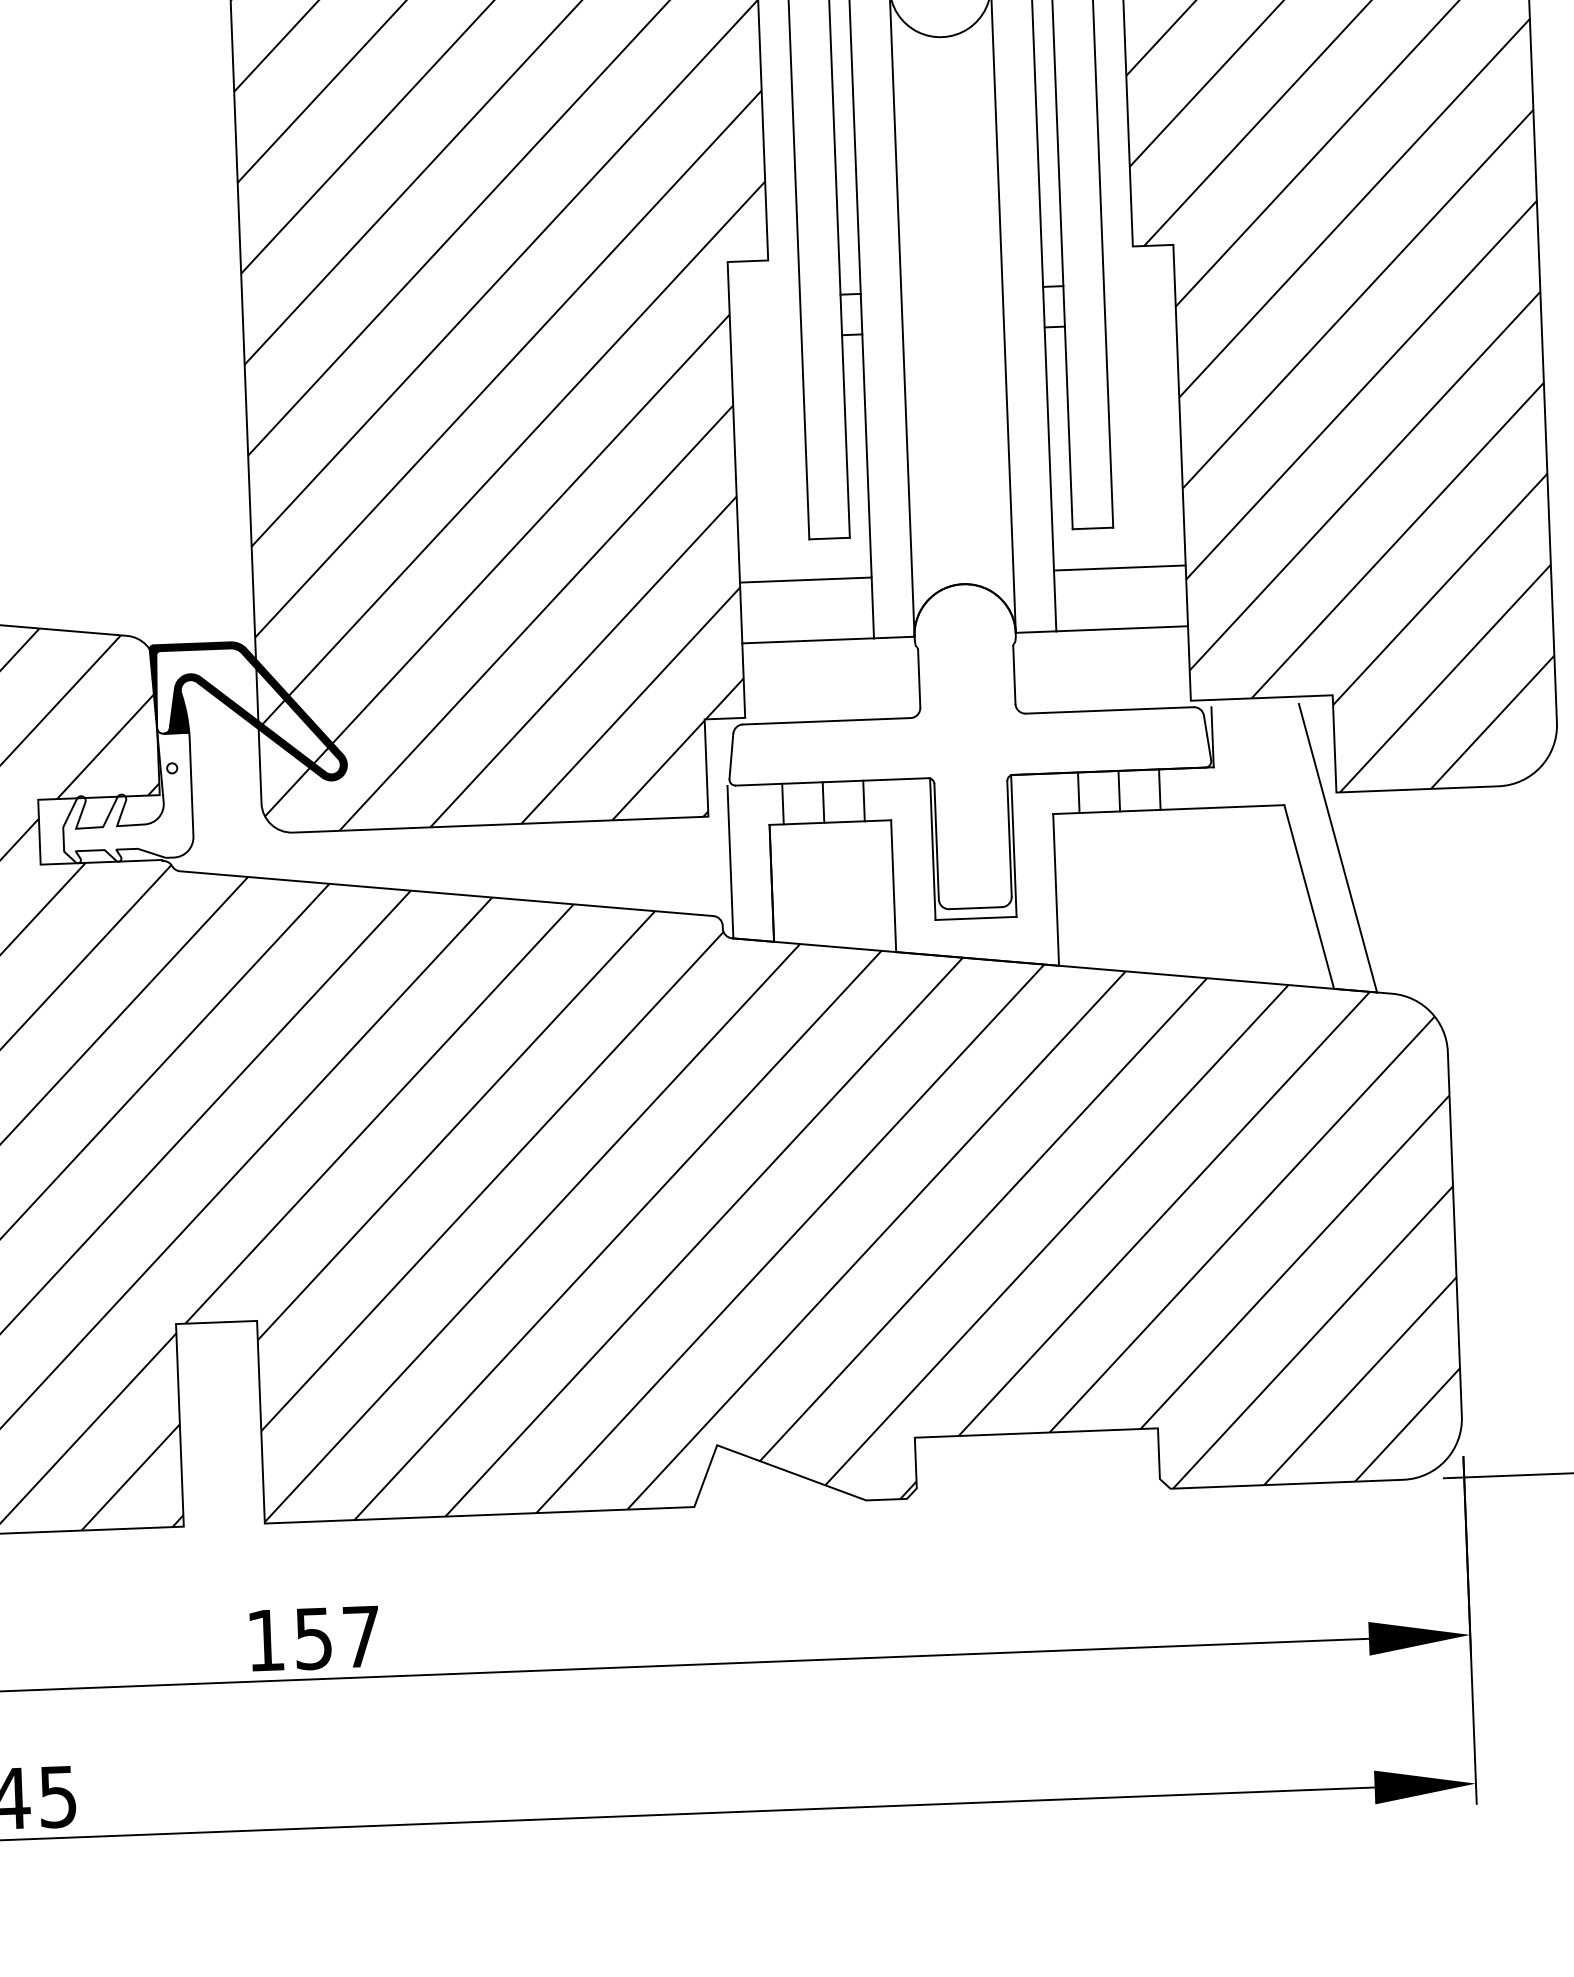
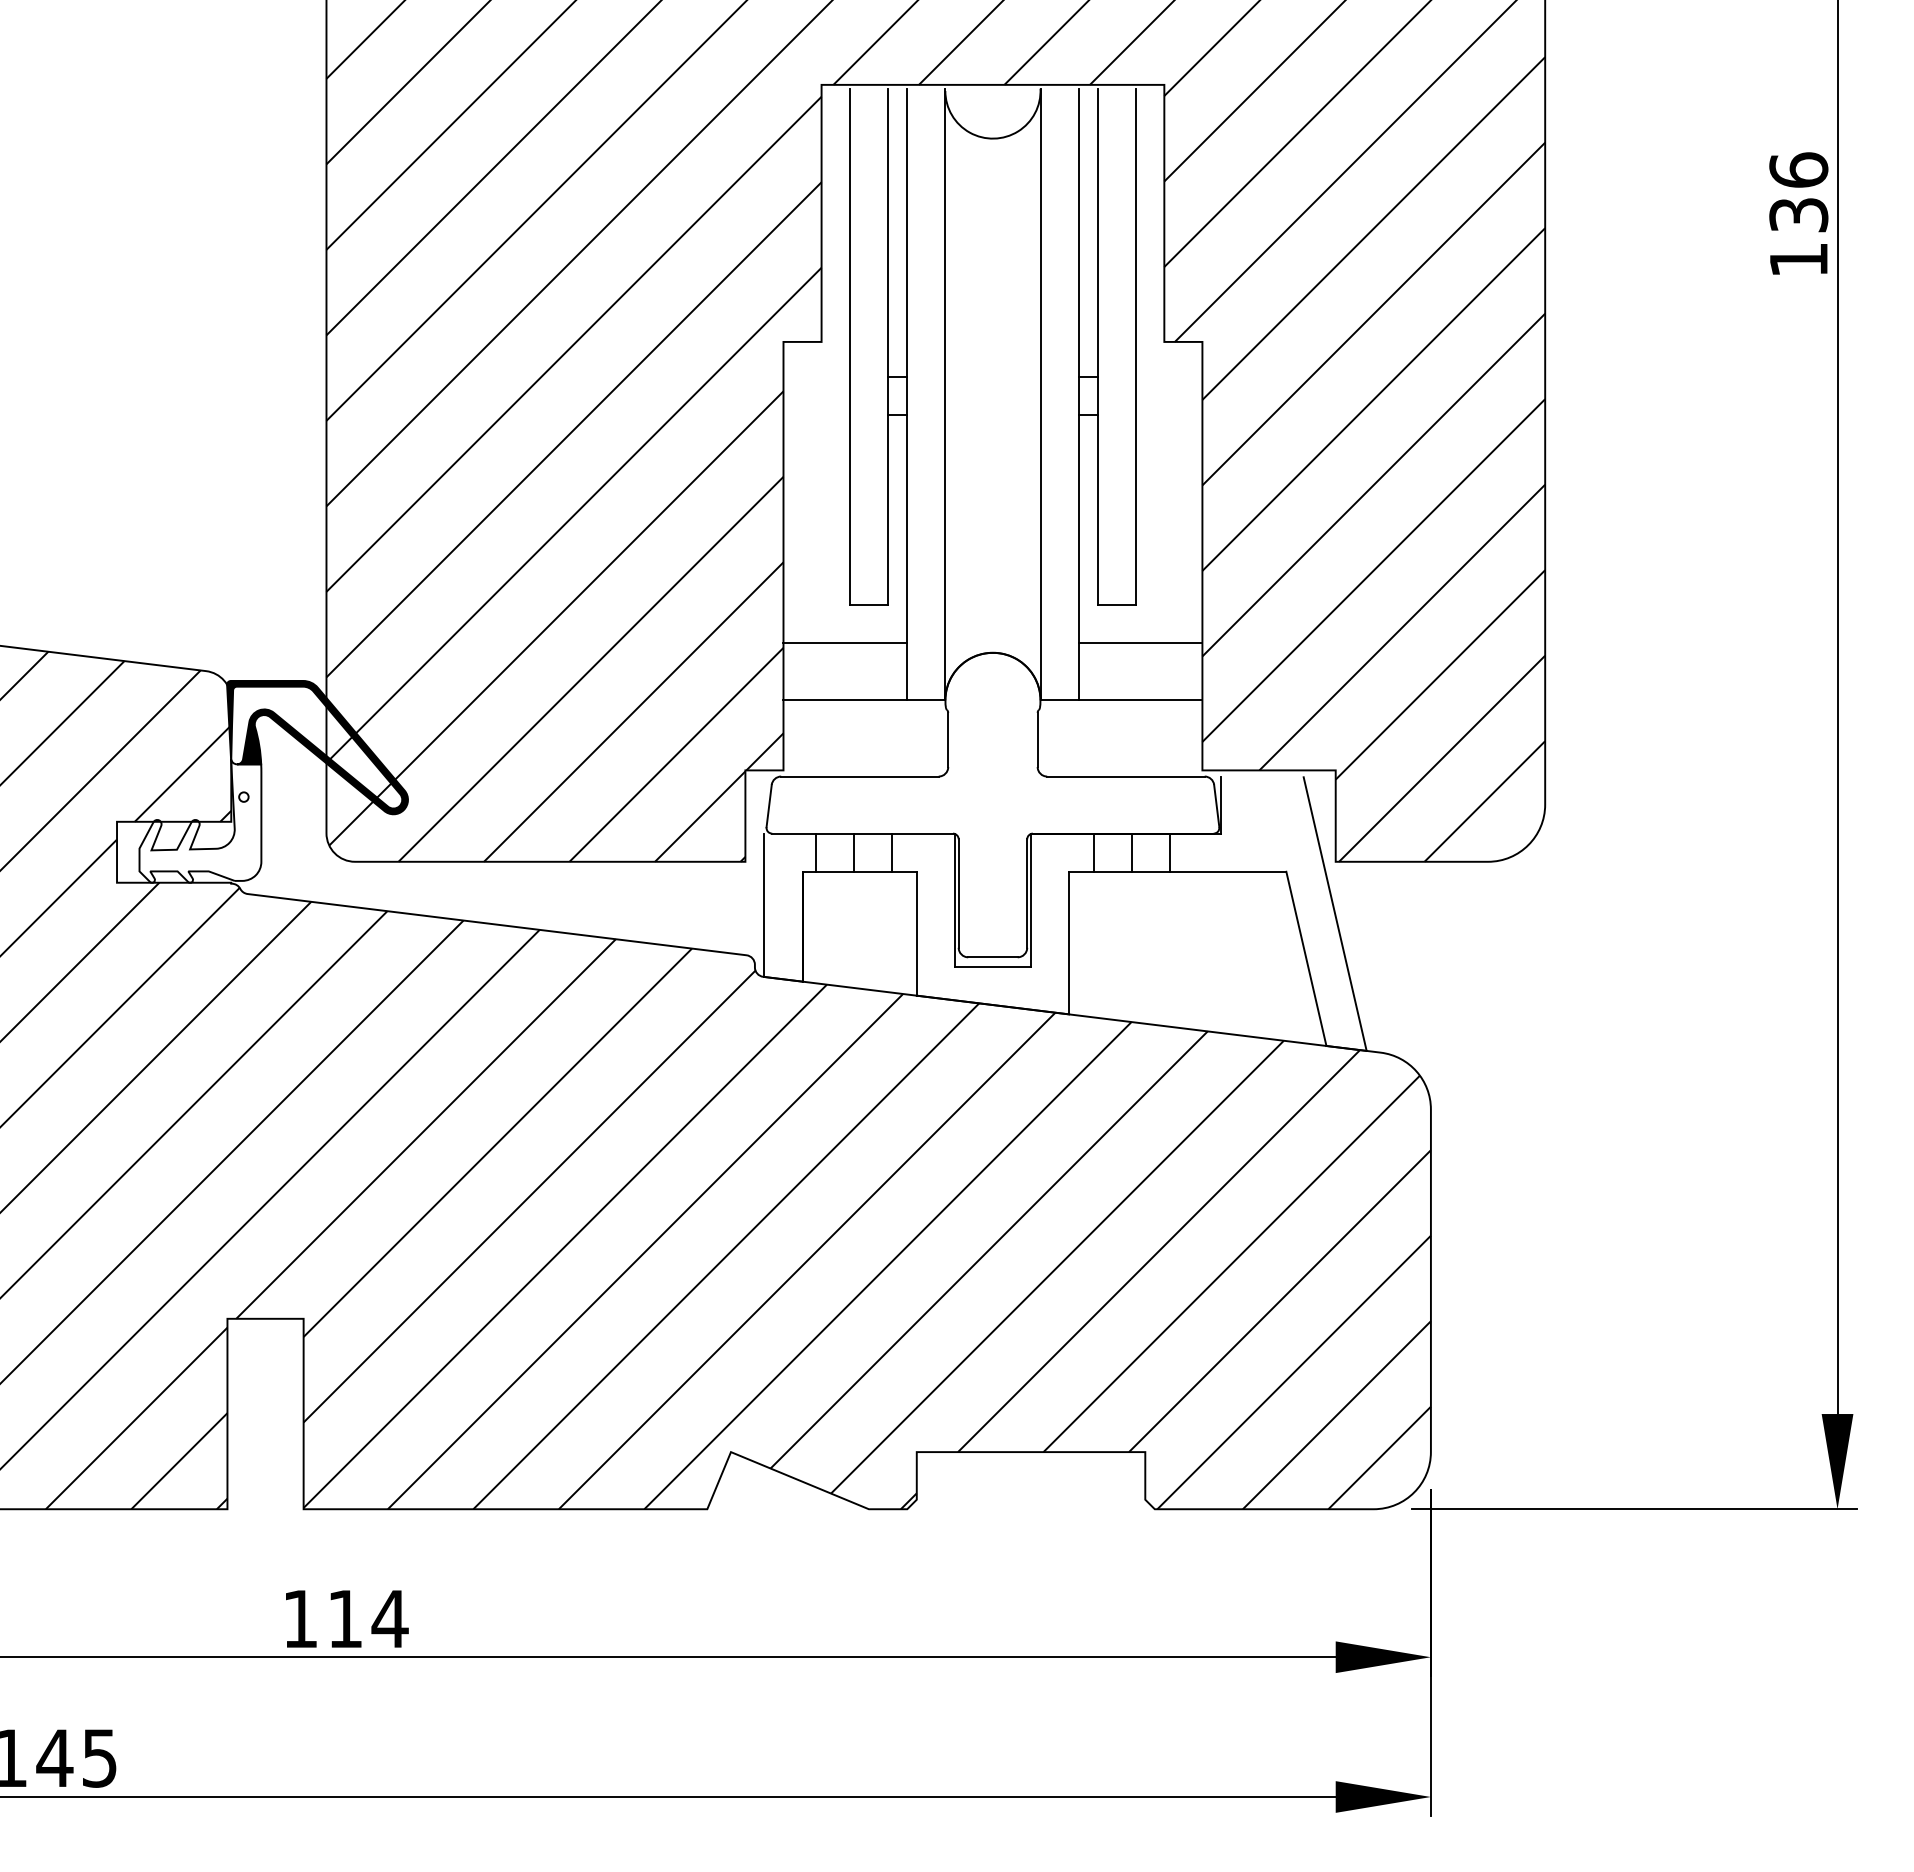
text: (338, 1638) -> (368, 1619), 157 -> 114

